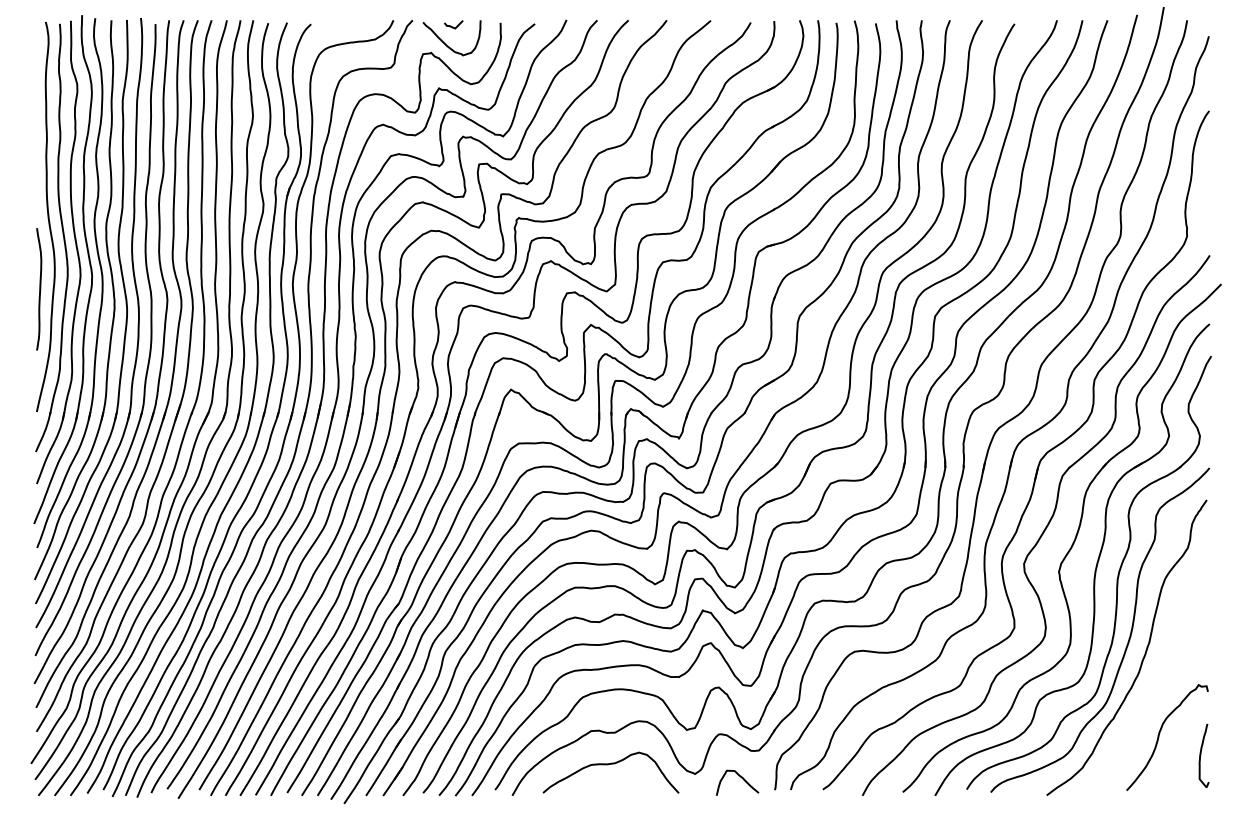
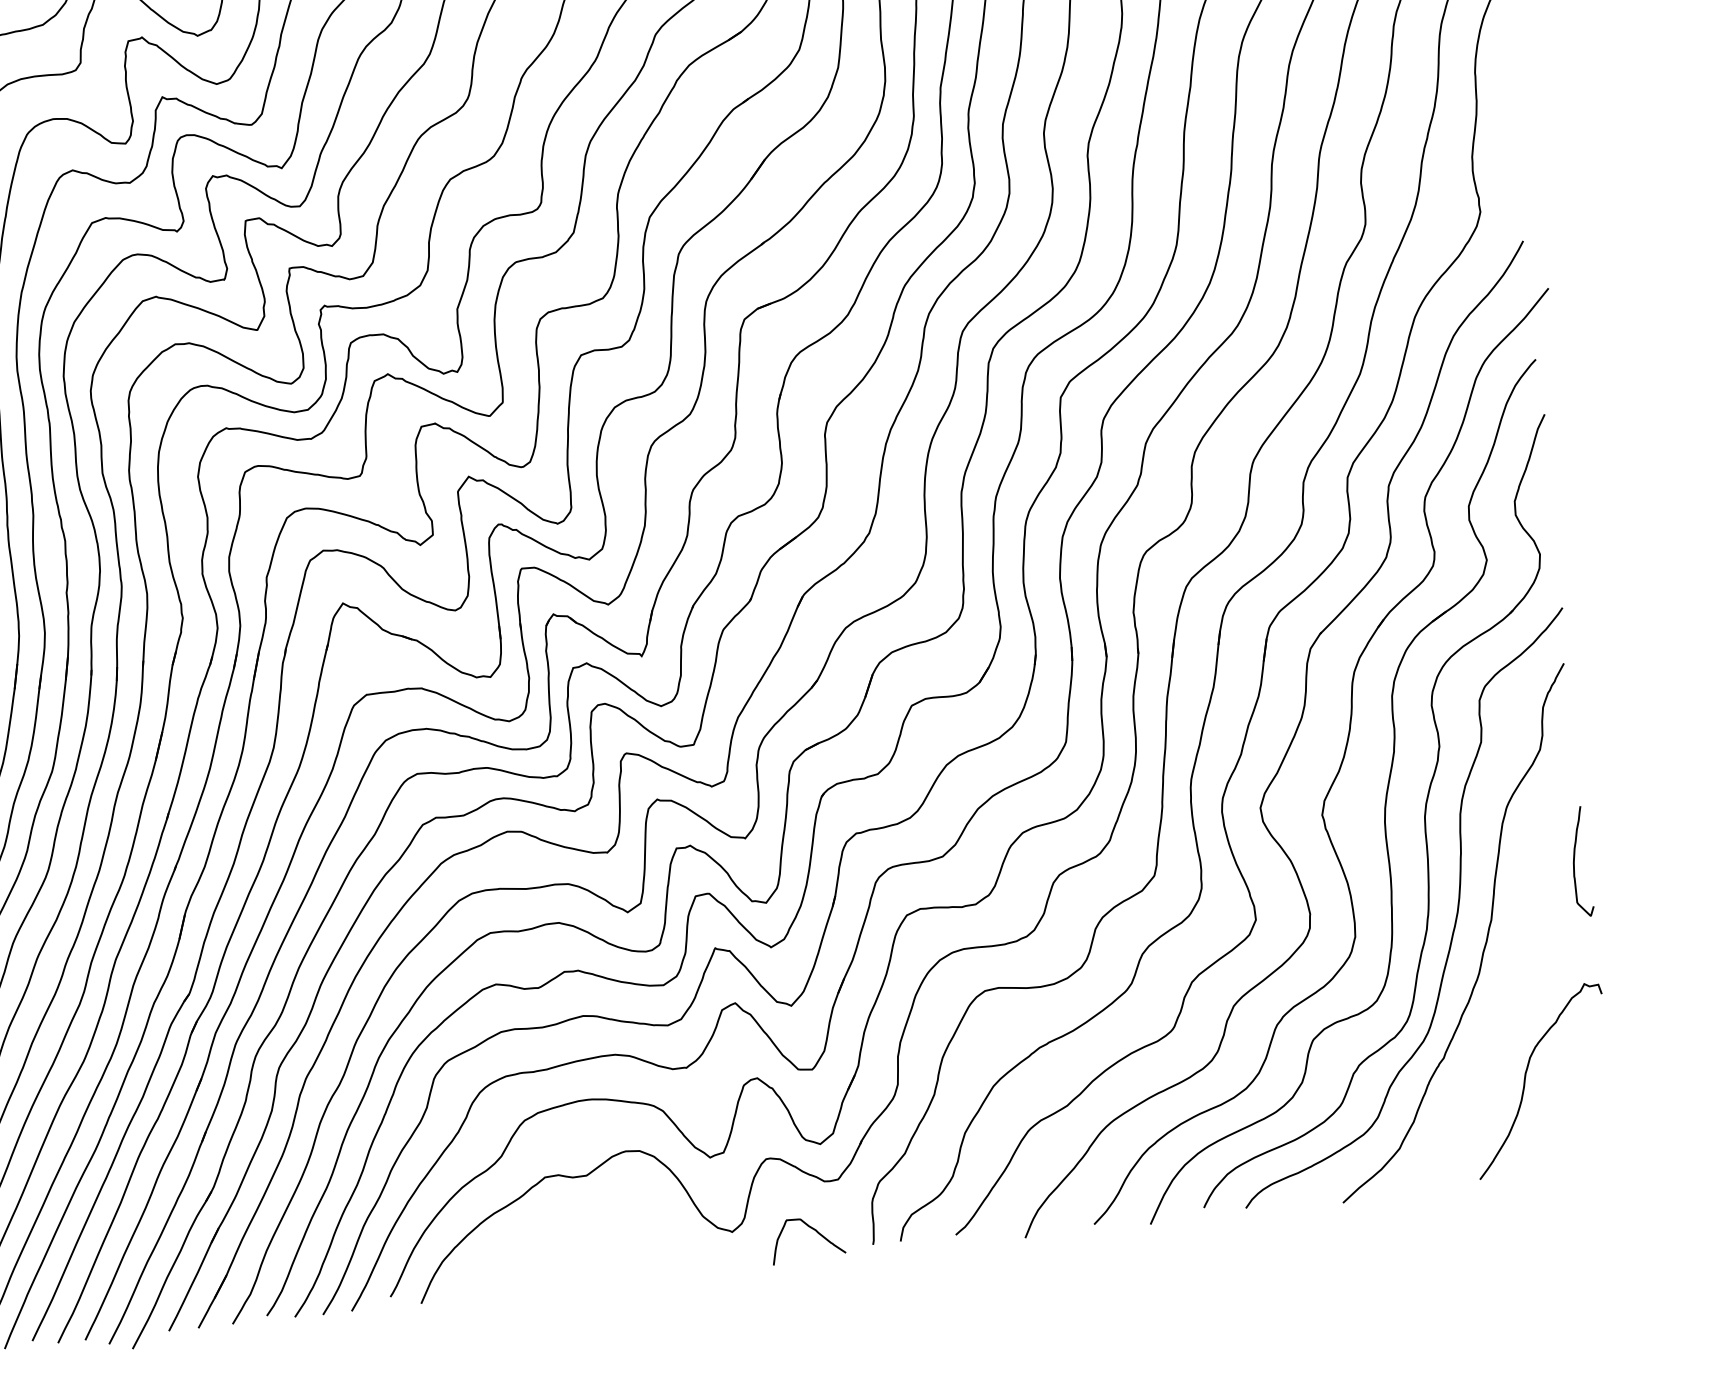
curve: (1201, 755) -> (1576, 861), moved
curve: (608, 765) -> (581, 1233), removed

